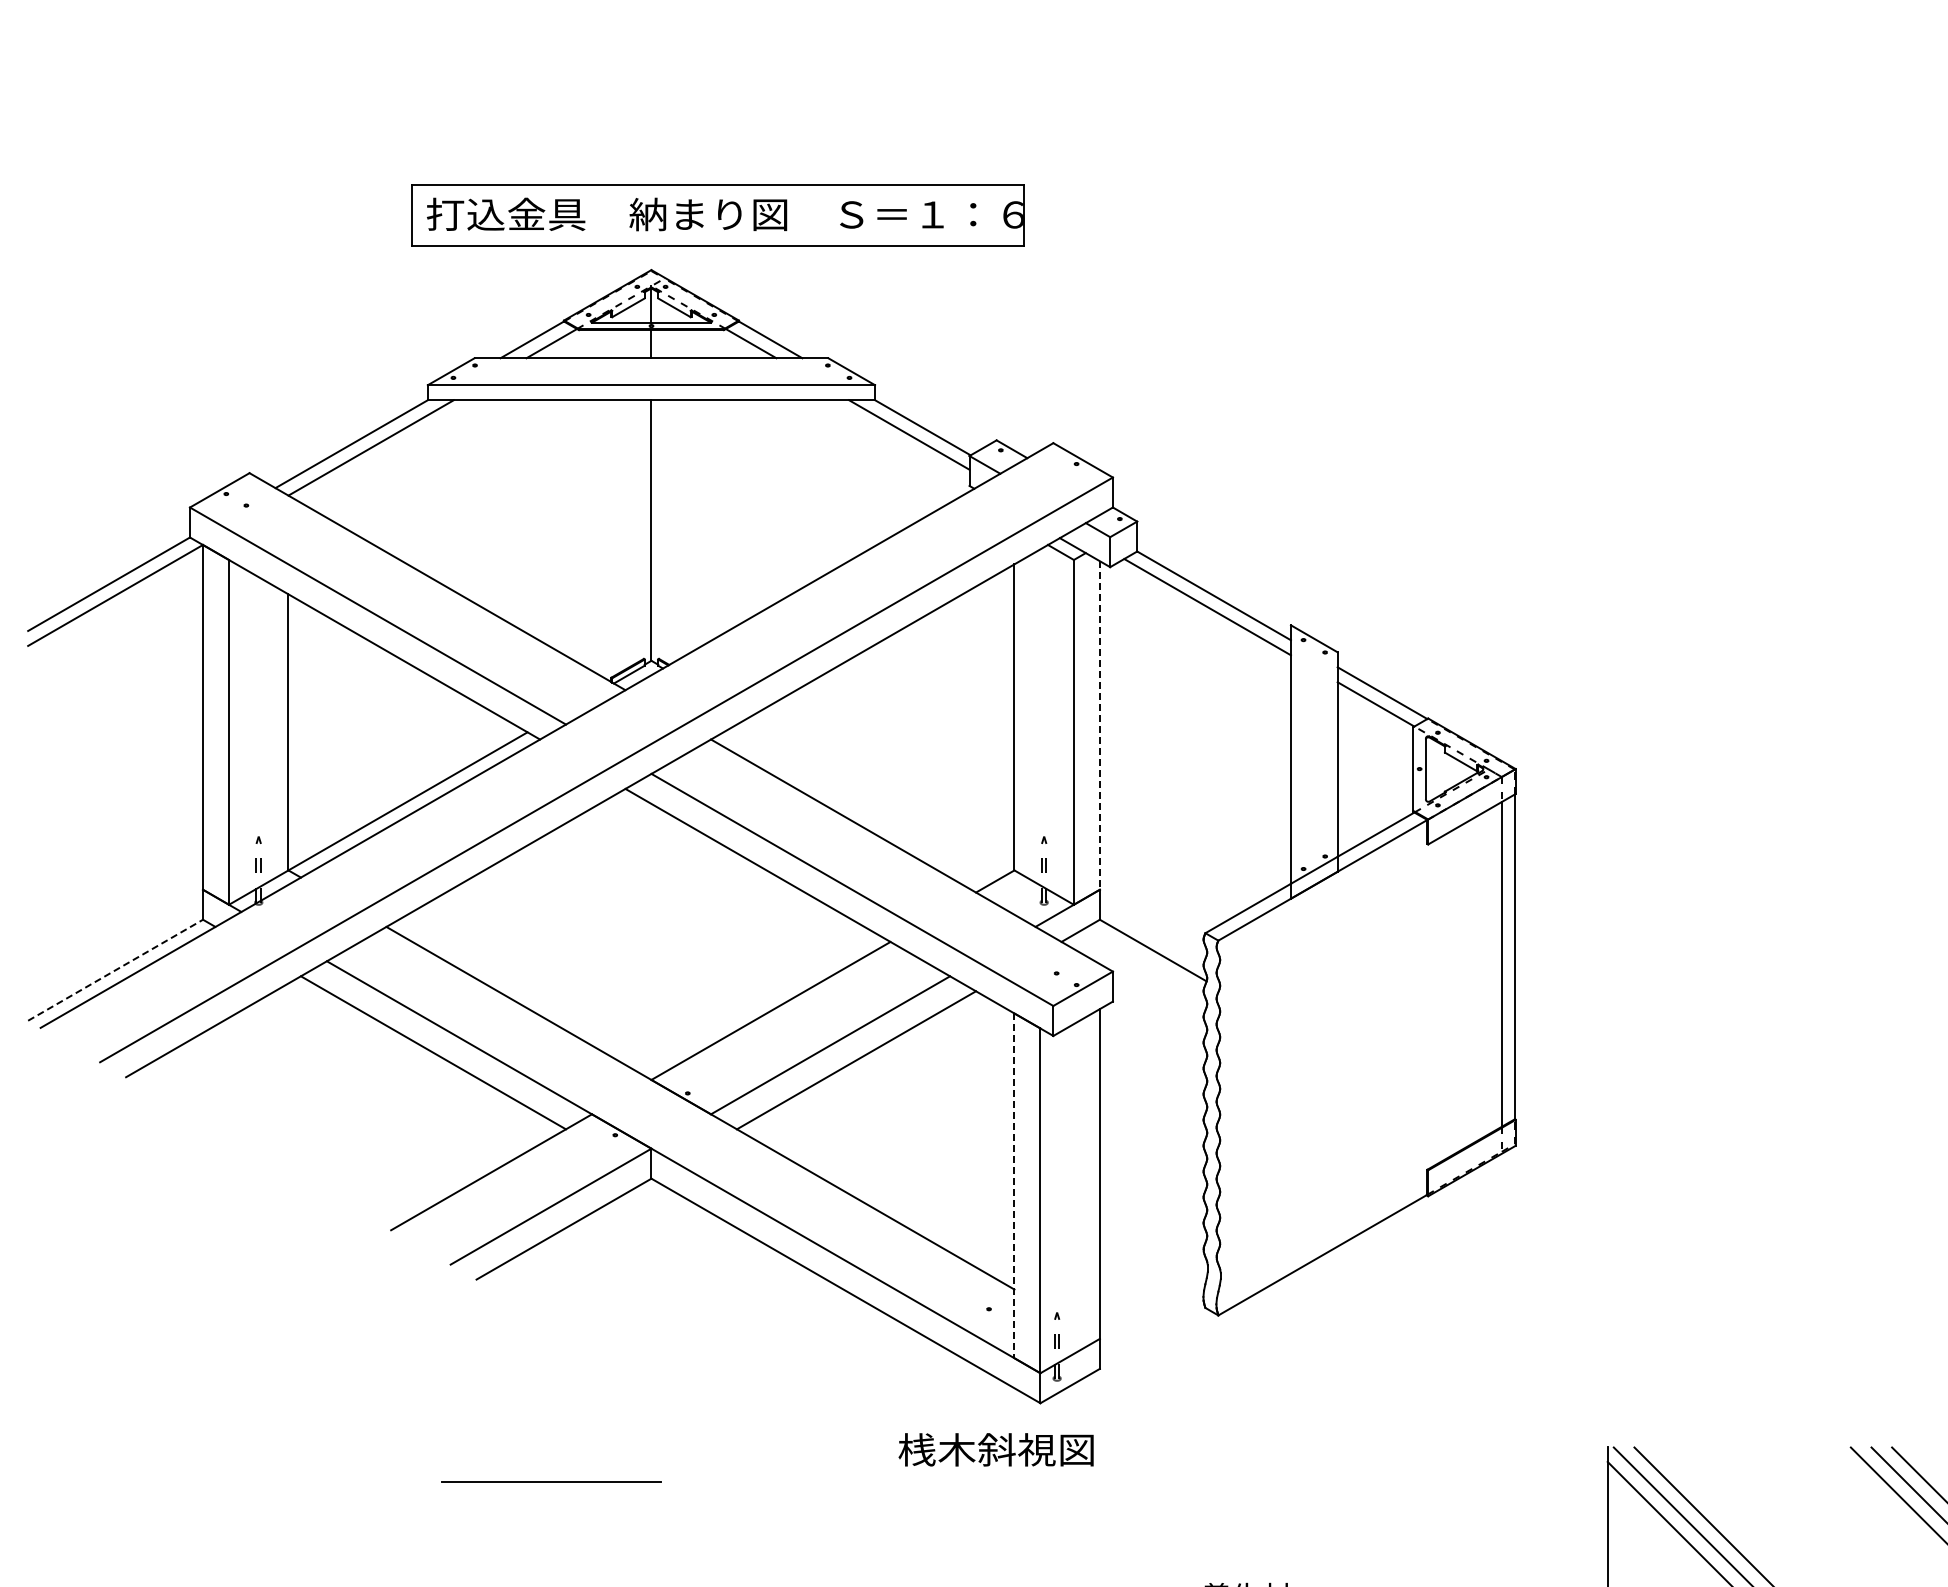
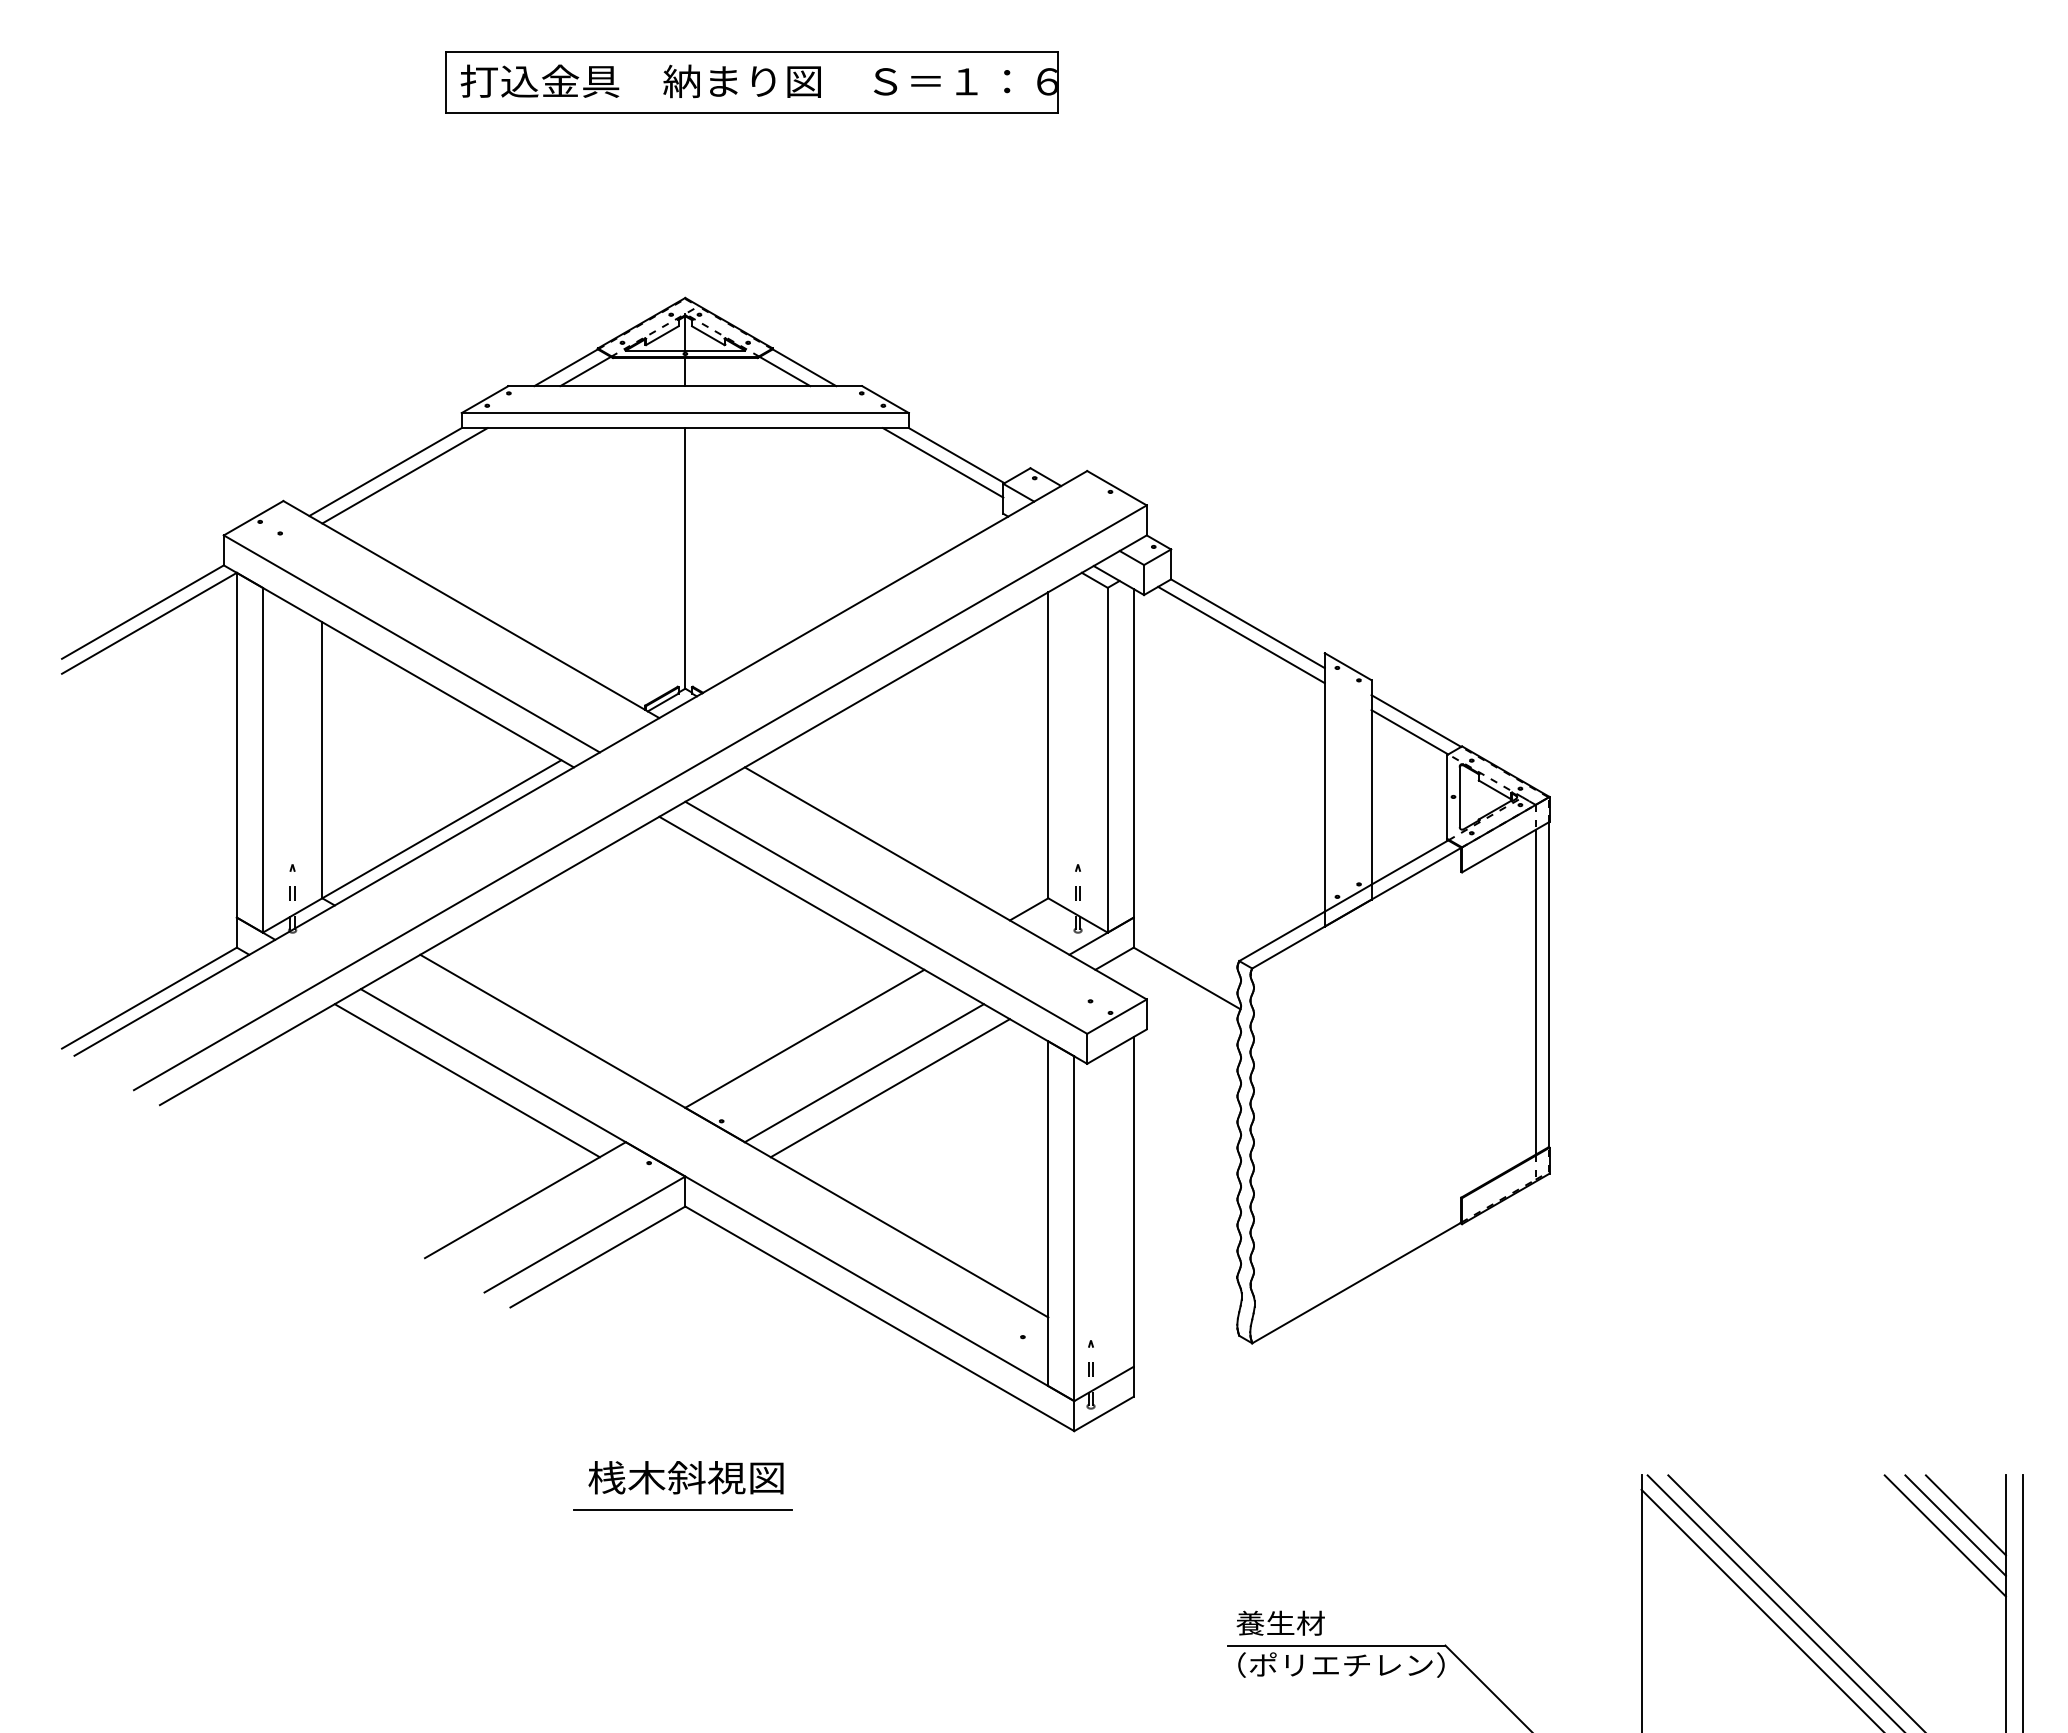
part: (717, 215) -> (751, 82), moved
line: (1099, 725) -> (1133, 753), dashed -> solid
line: (115, 970) -> (149, 998), dashed -> solid
line: (1014, 1186) -> (1048, 1214), dashed -> solid
text: (995, 1449) -> (685, 1477), moved
line: (550, 1481) -> (682, 1509), moved

